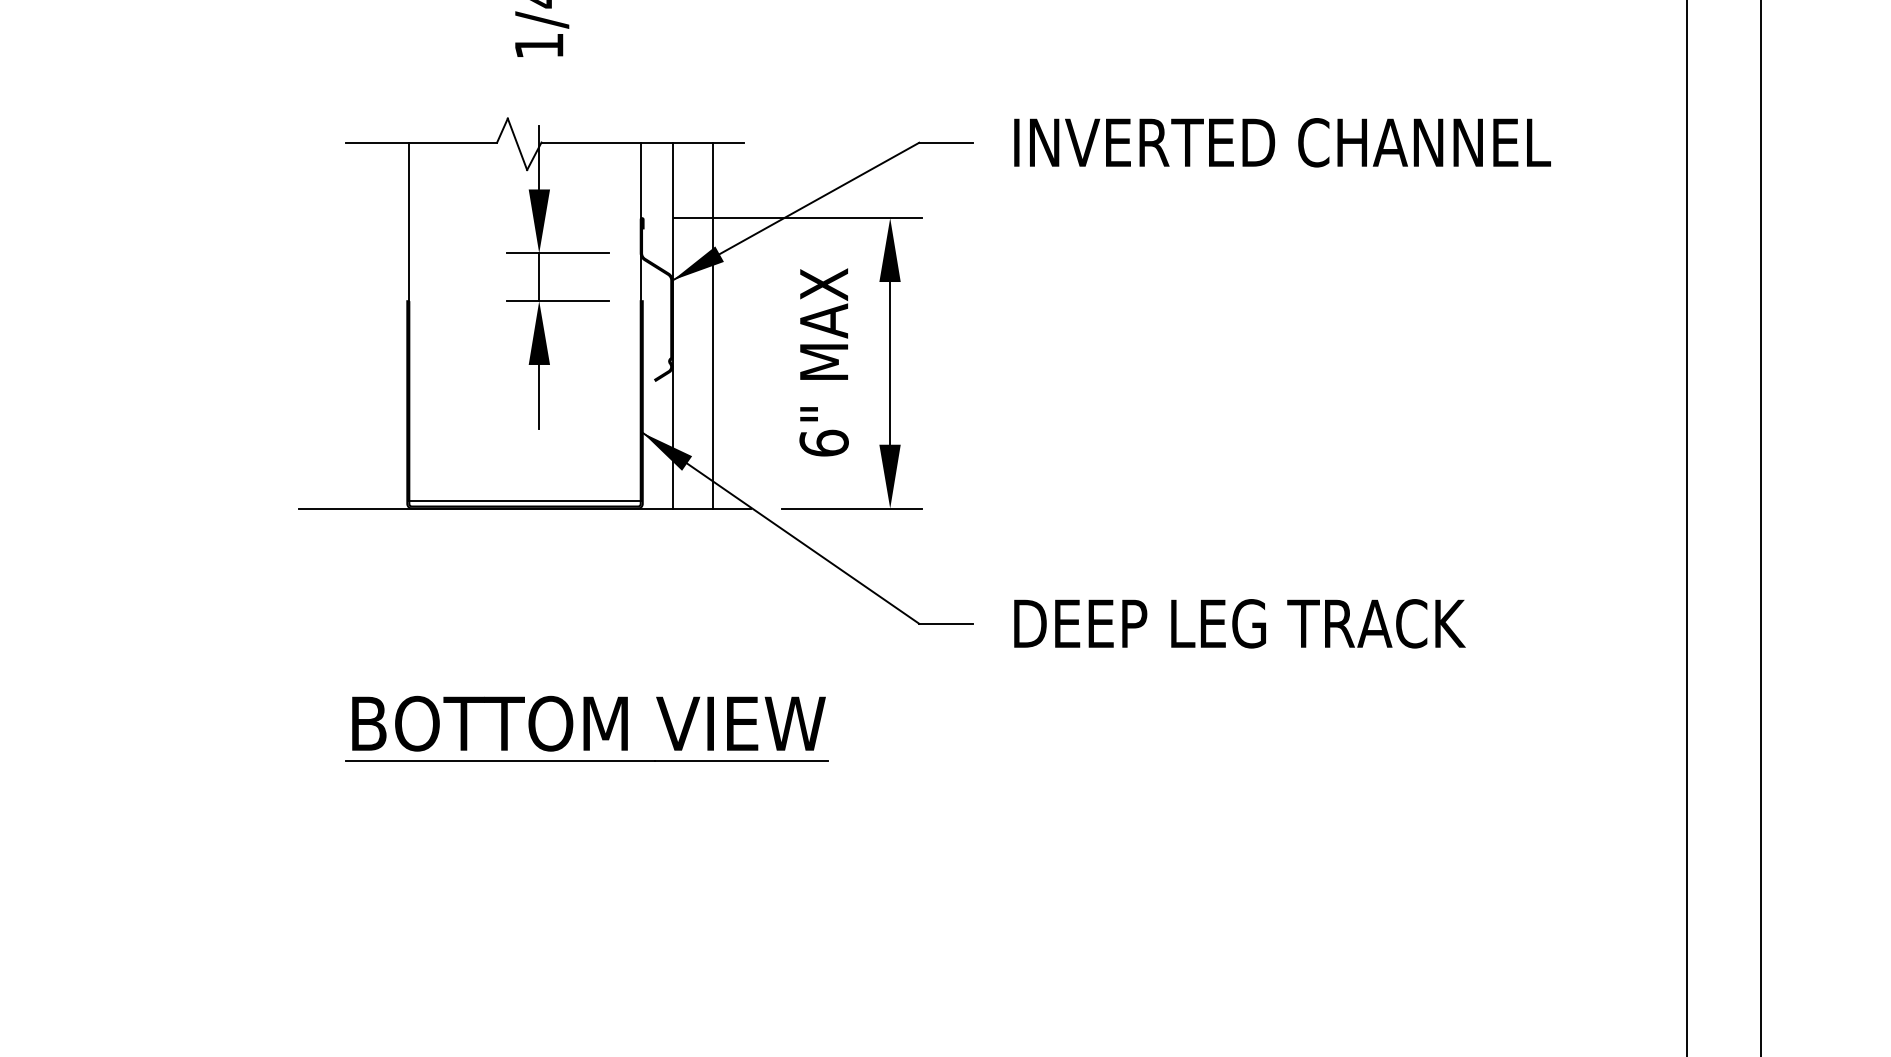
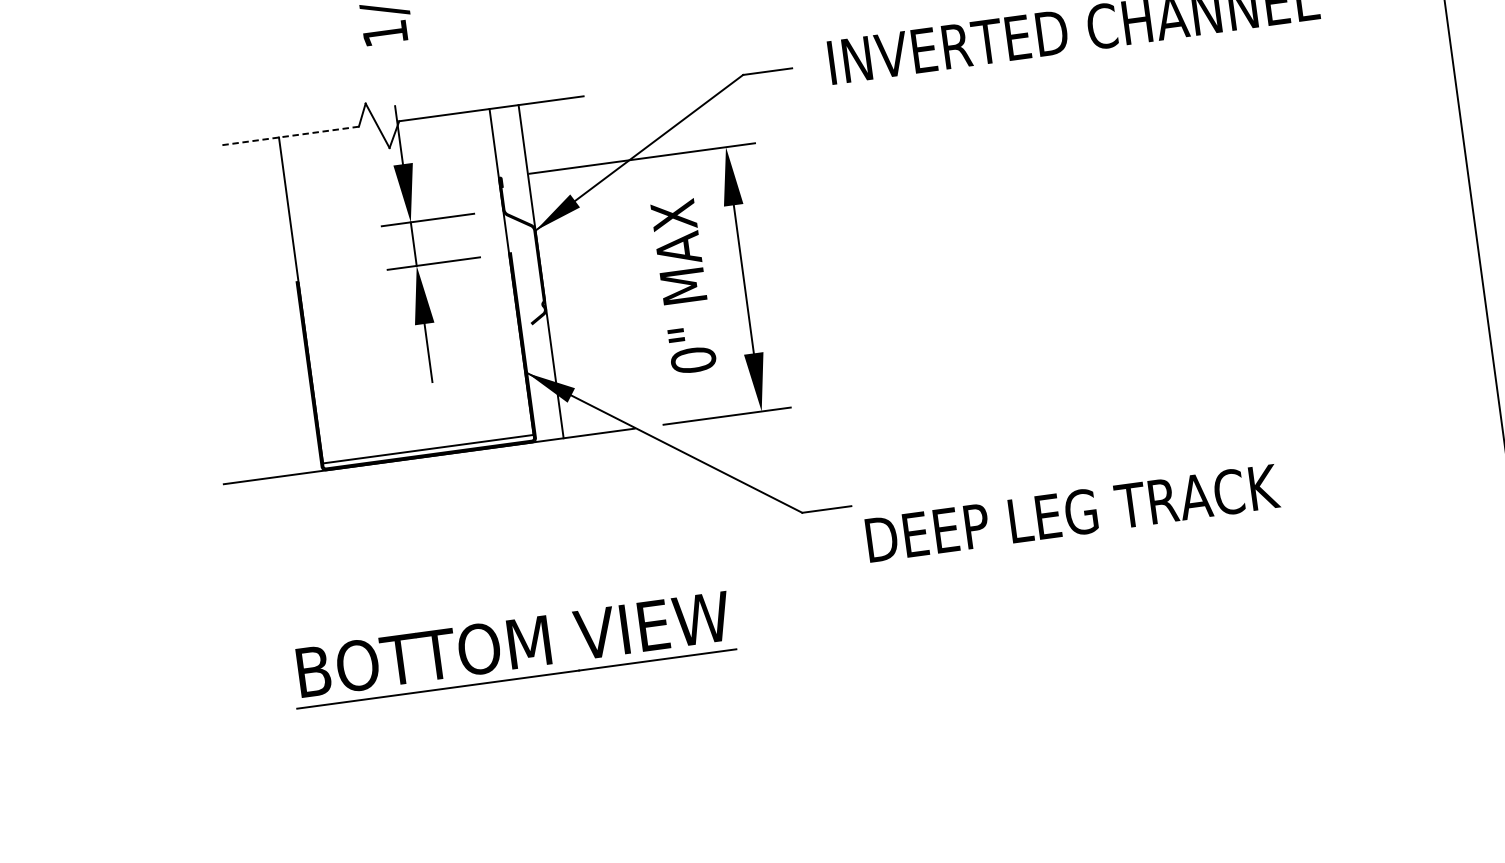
line: (421, 142) -> (290, 135), solid -> dashed
line: (712, 325) -> (577, 266), removed
text: (823, 442) -> (692, 359), 6" -> 0"
text: (1239, 623) -> (1072, 513), moved

